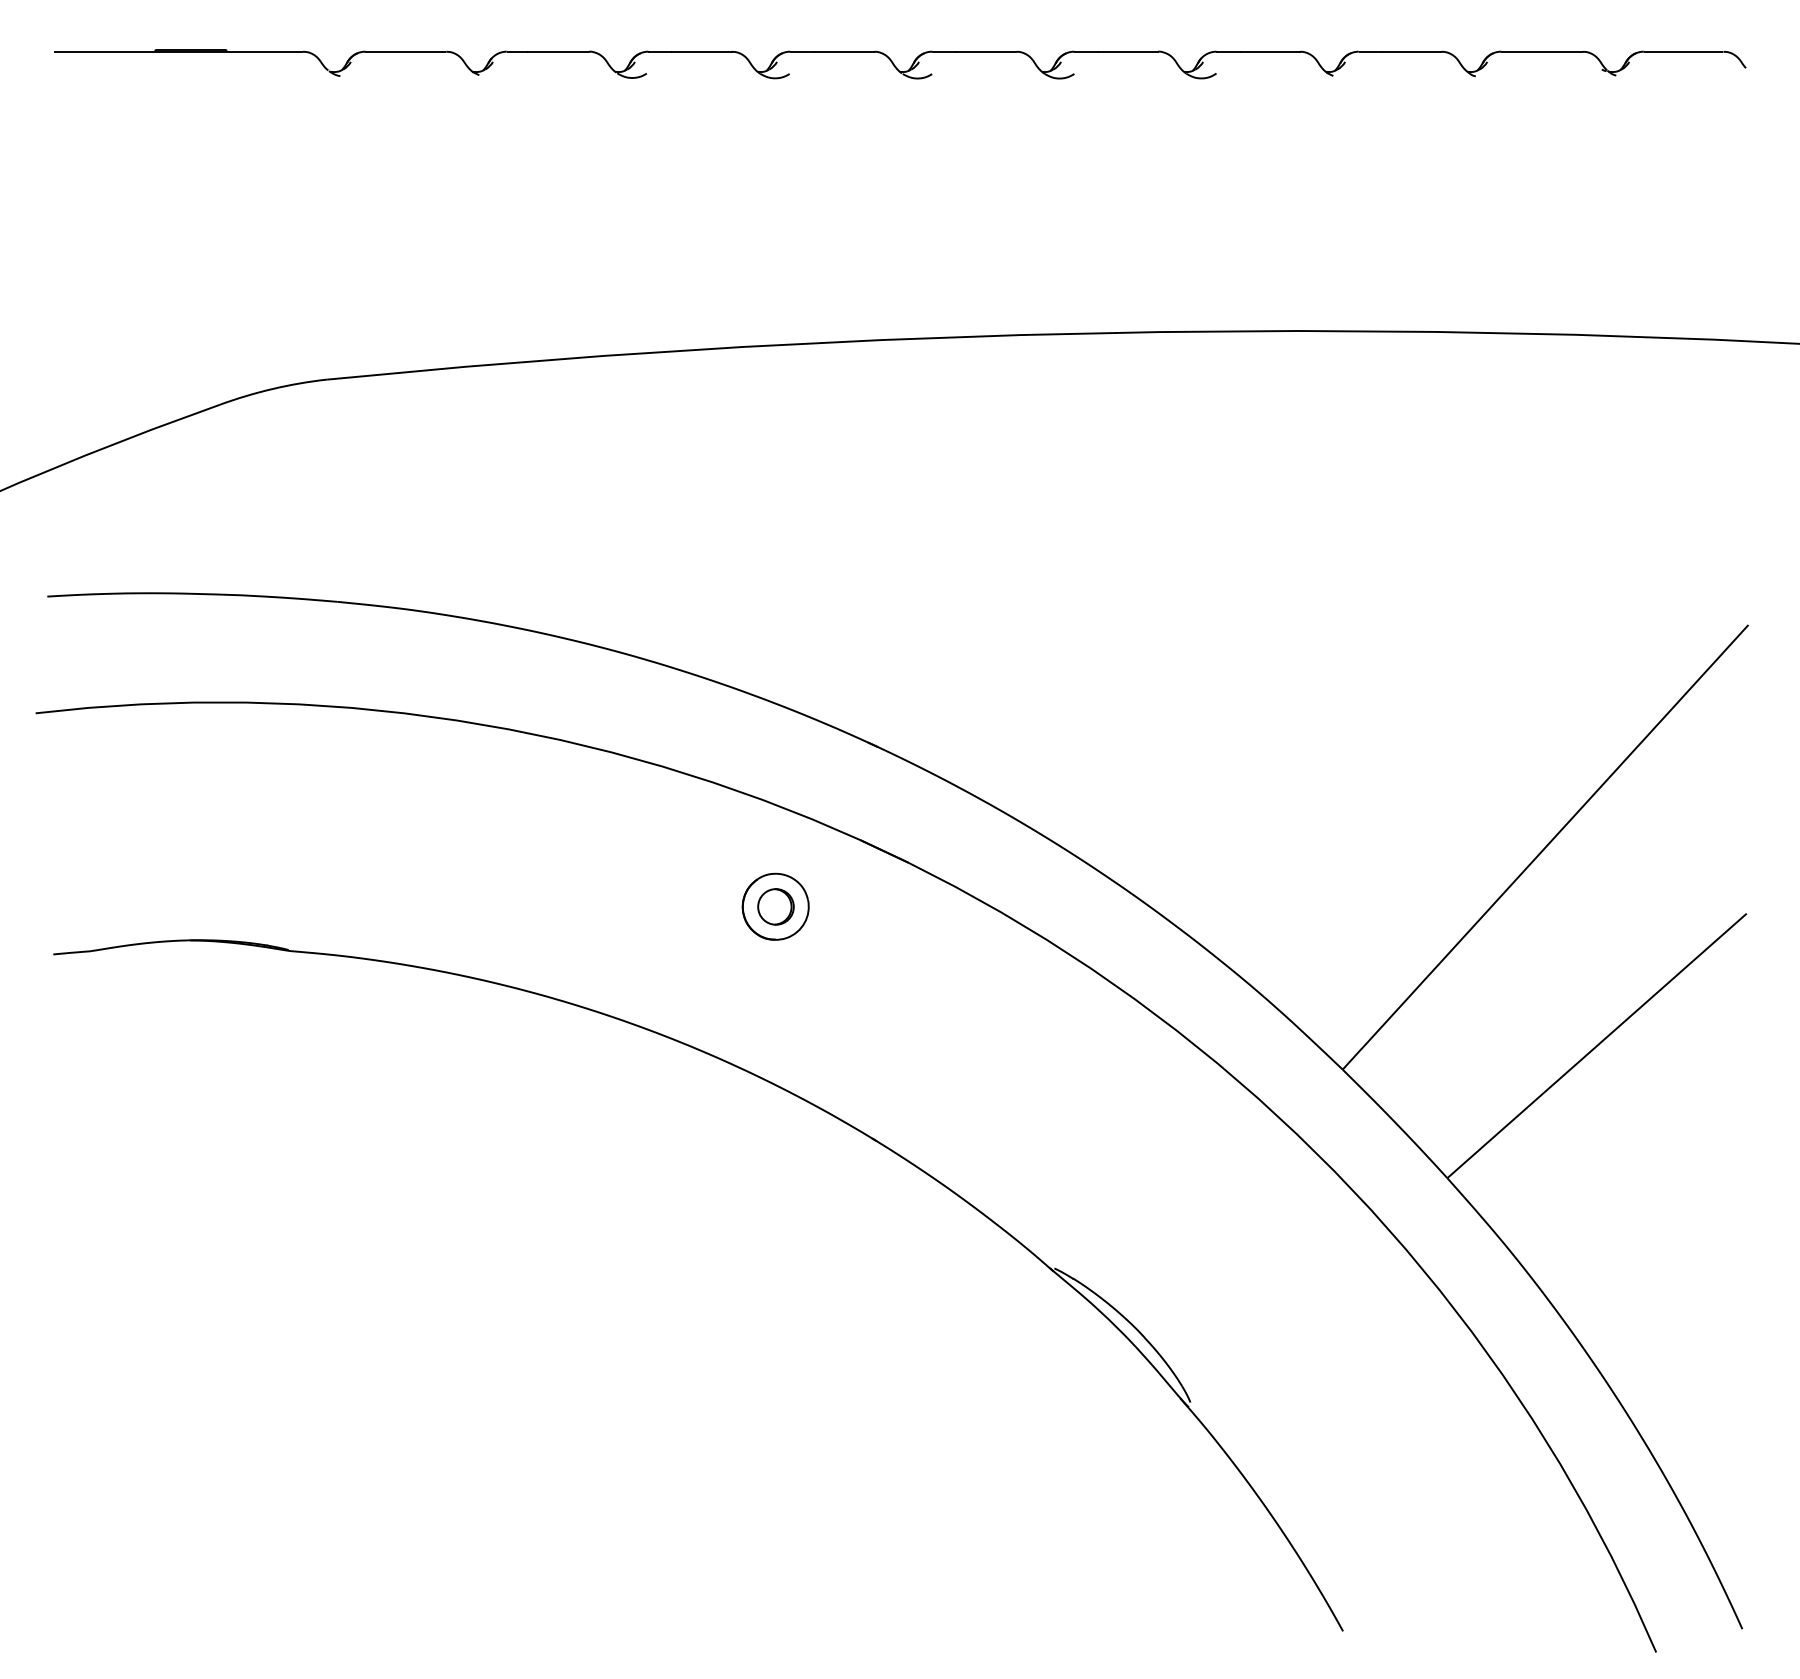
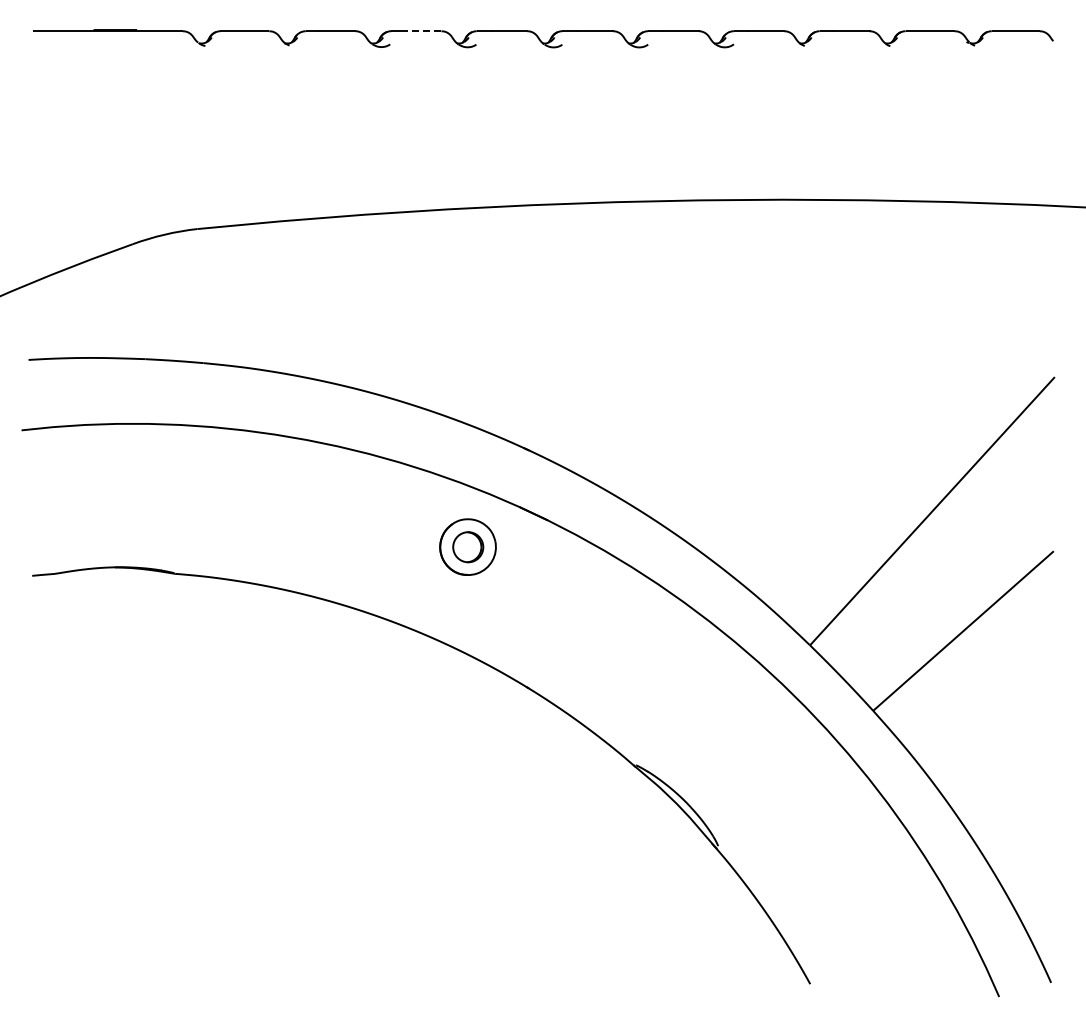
line: (700, 52) -> (422, 31), solid -> dashed
part: (774, 905) -> (467, 546), size x1.4

